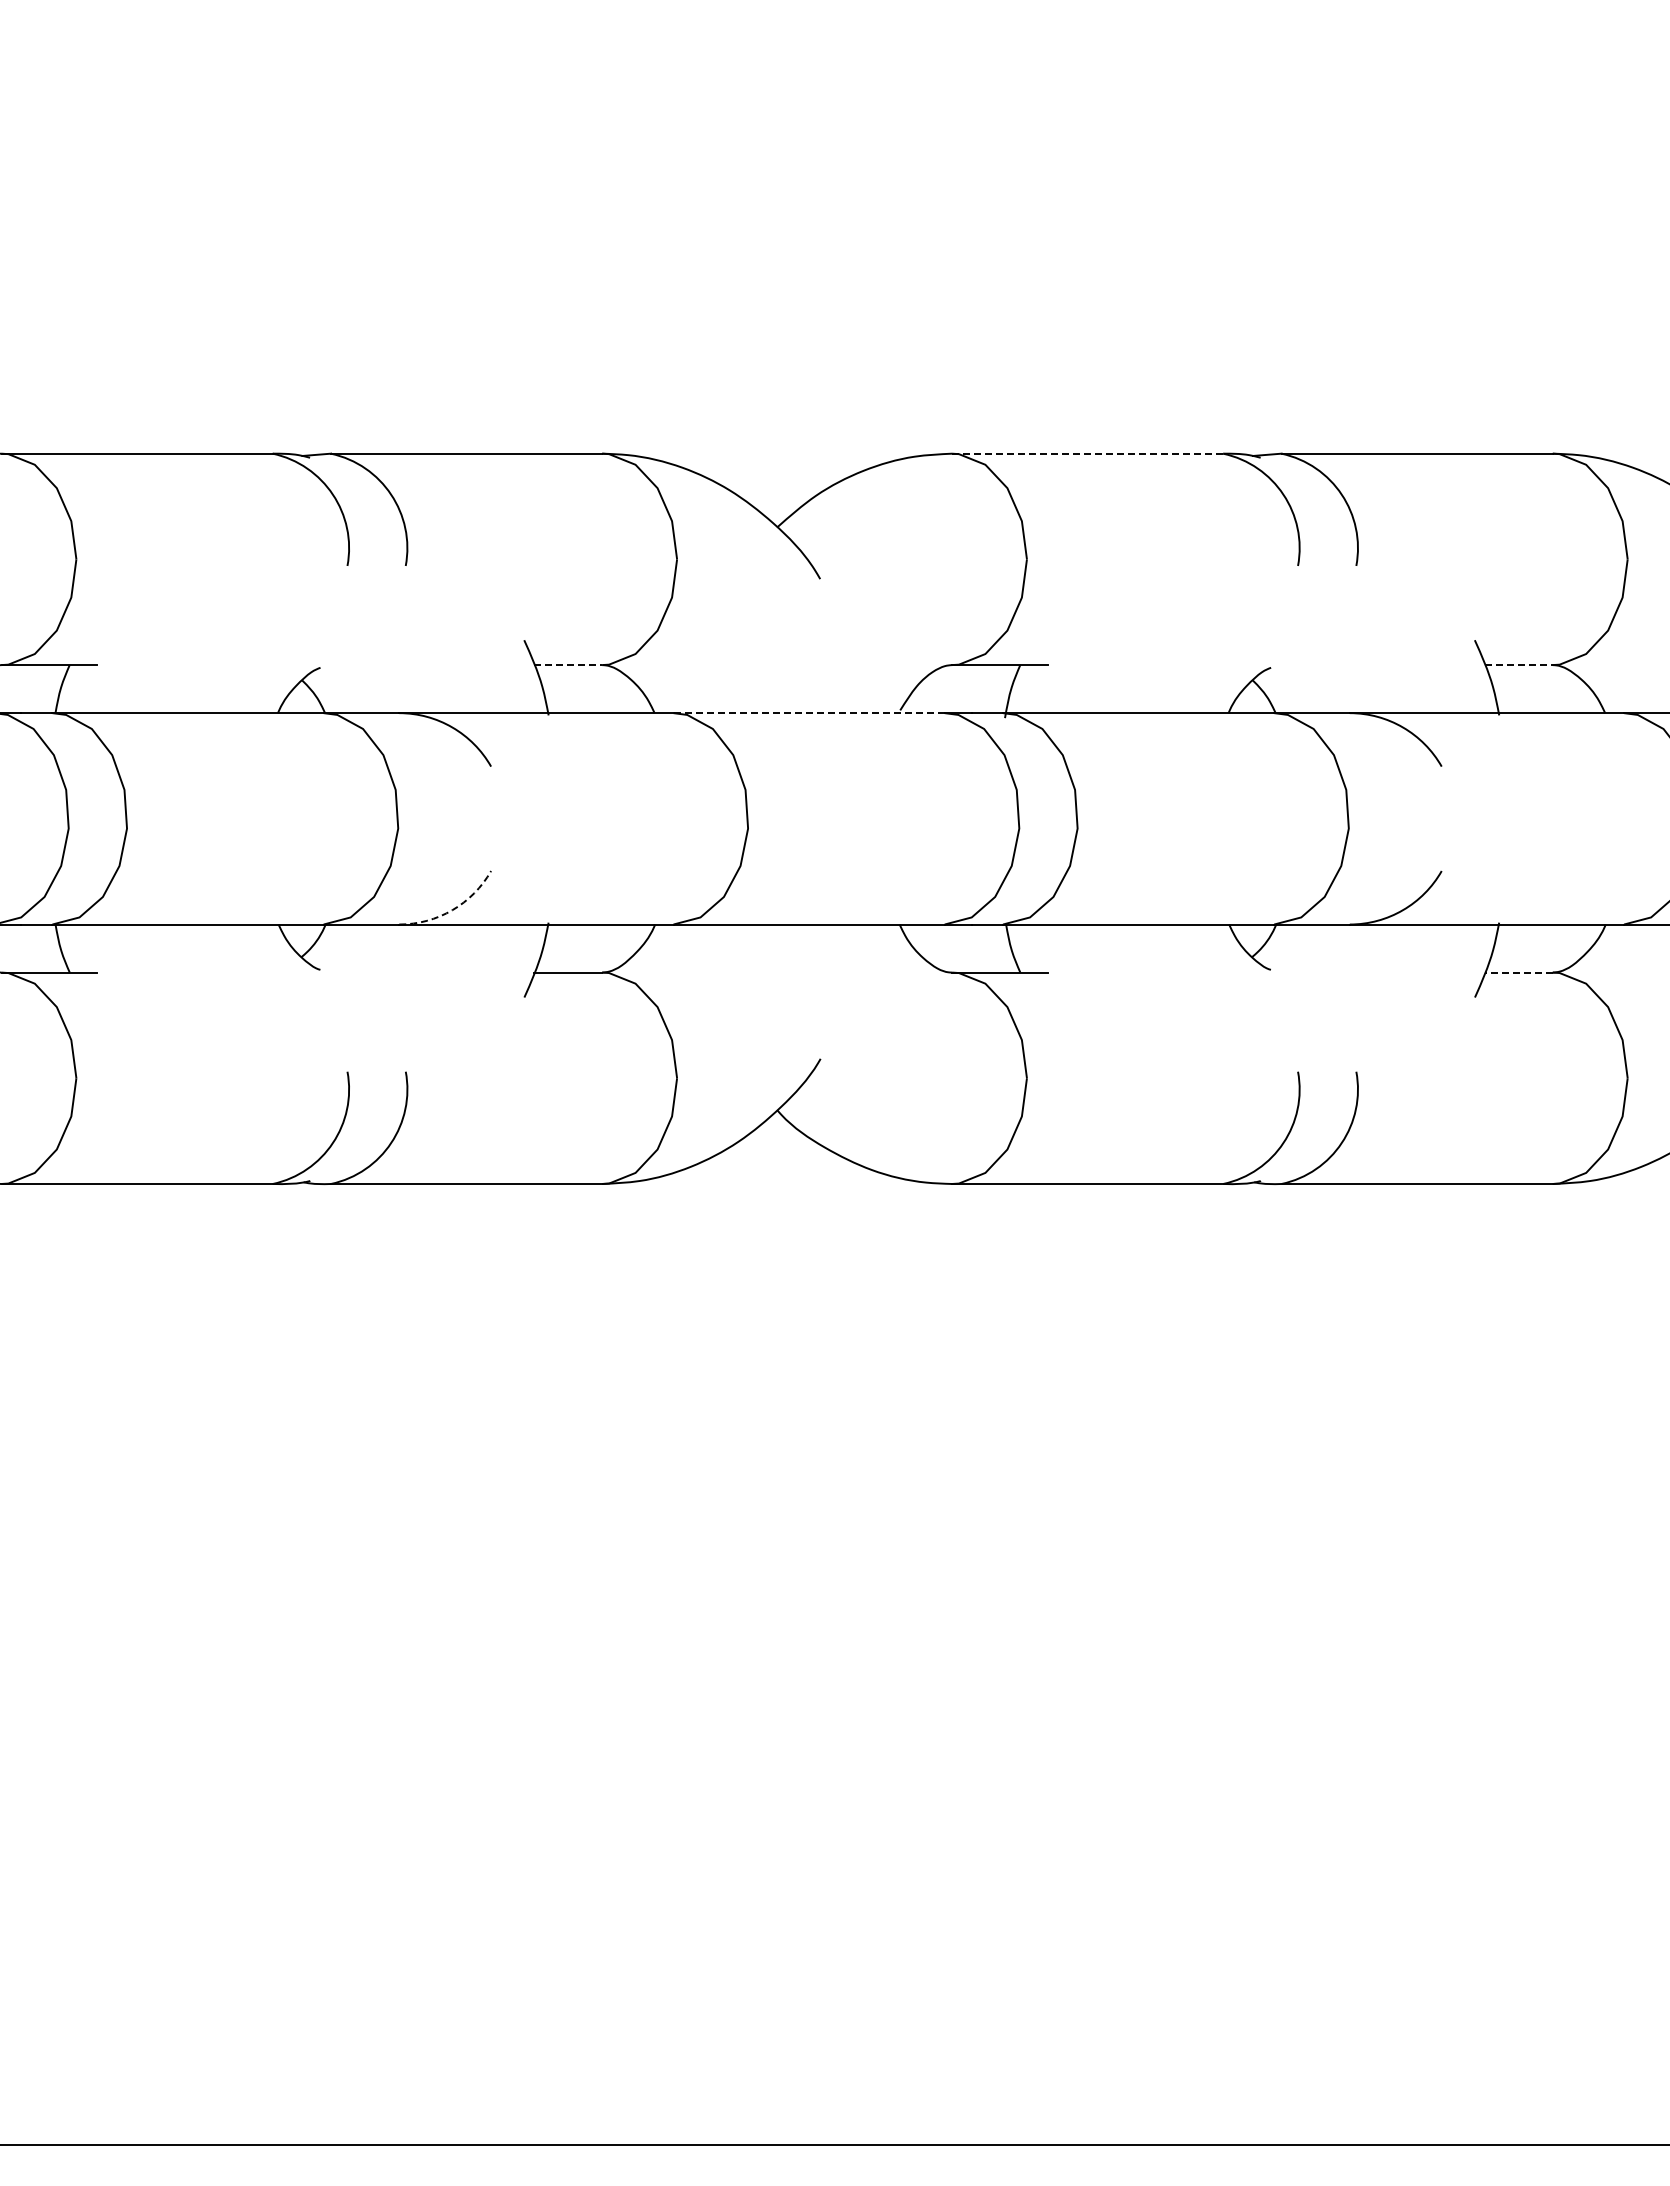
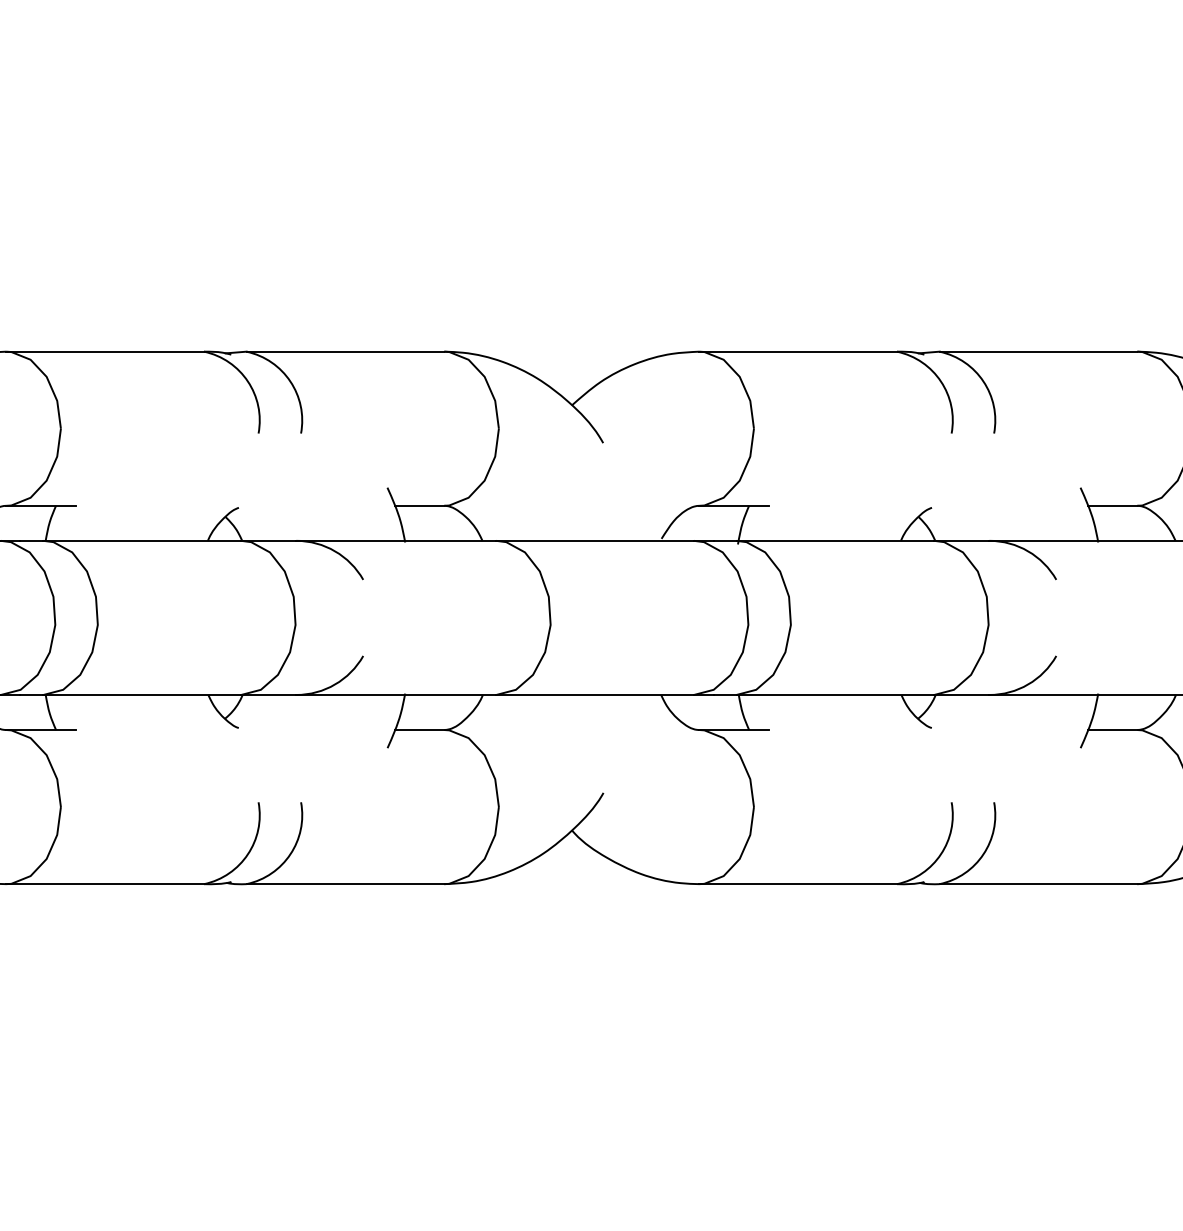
line: (1087, 453) -> (798, 351), dashed -> solid
line: (568, 665) -> (419, 506), dashed -> solid
line: (1519, 665) -> (1113, 506), dashed -> solid
line: (809, 713) -> (595, 541), dashed -> solid
arc: (452, 910) -> (335, 684), dashed -> solid
line: (1518, 972) -> (1112, 729), dashed -> solid

